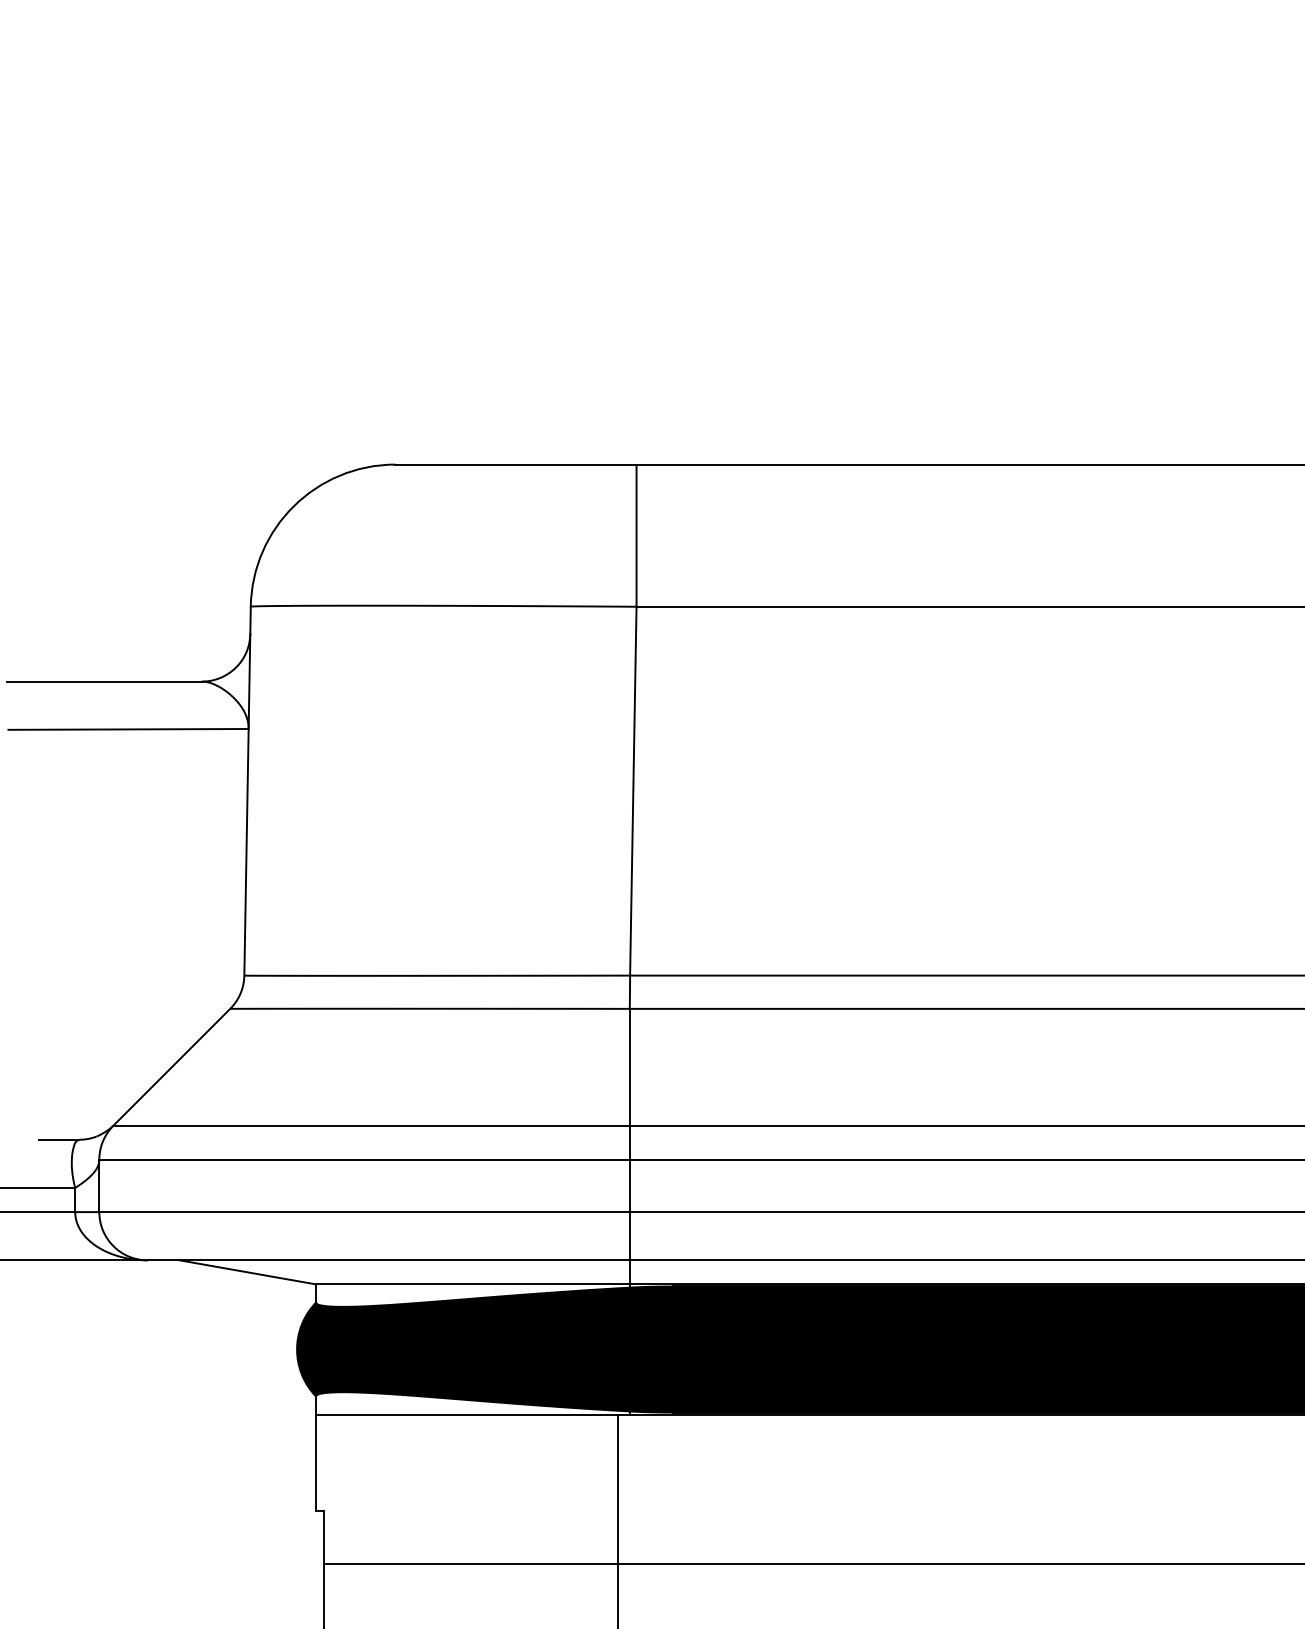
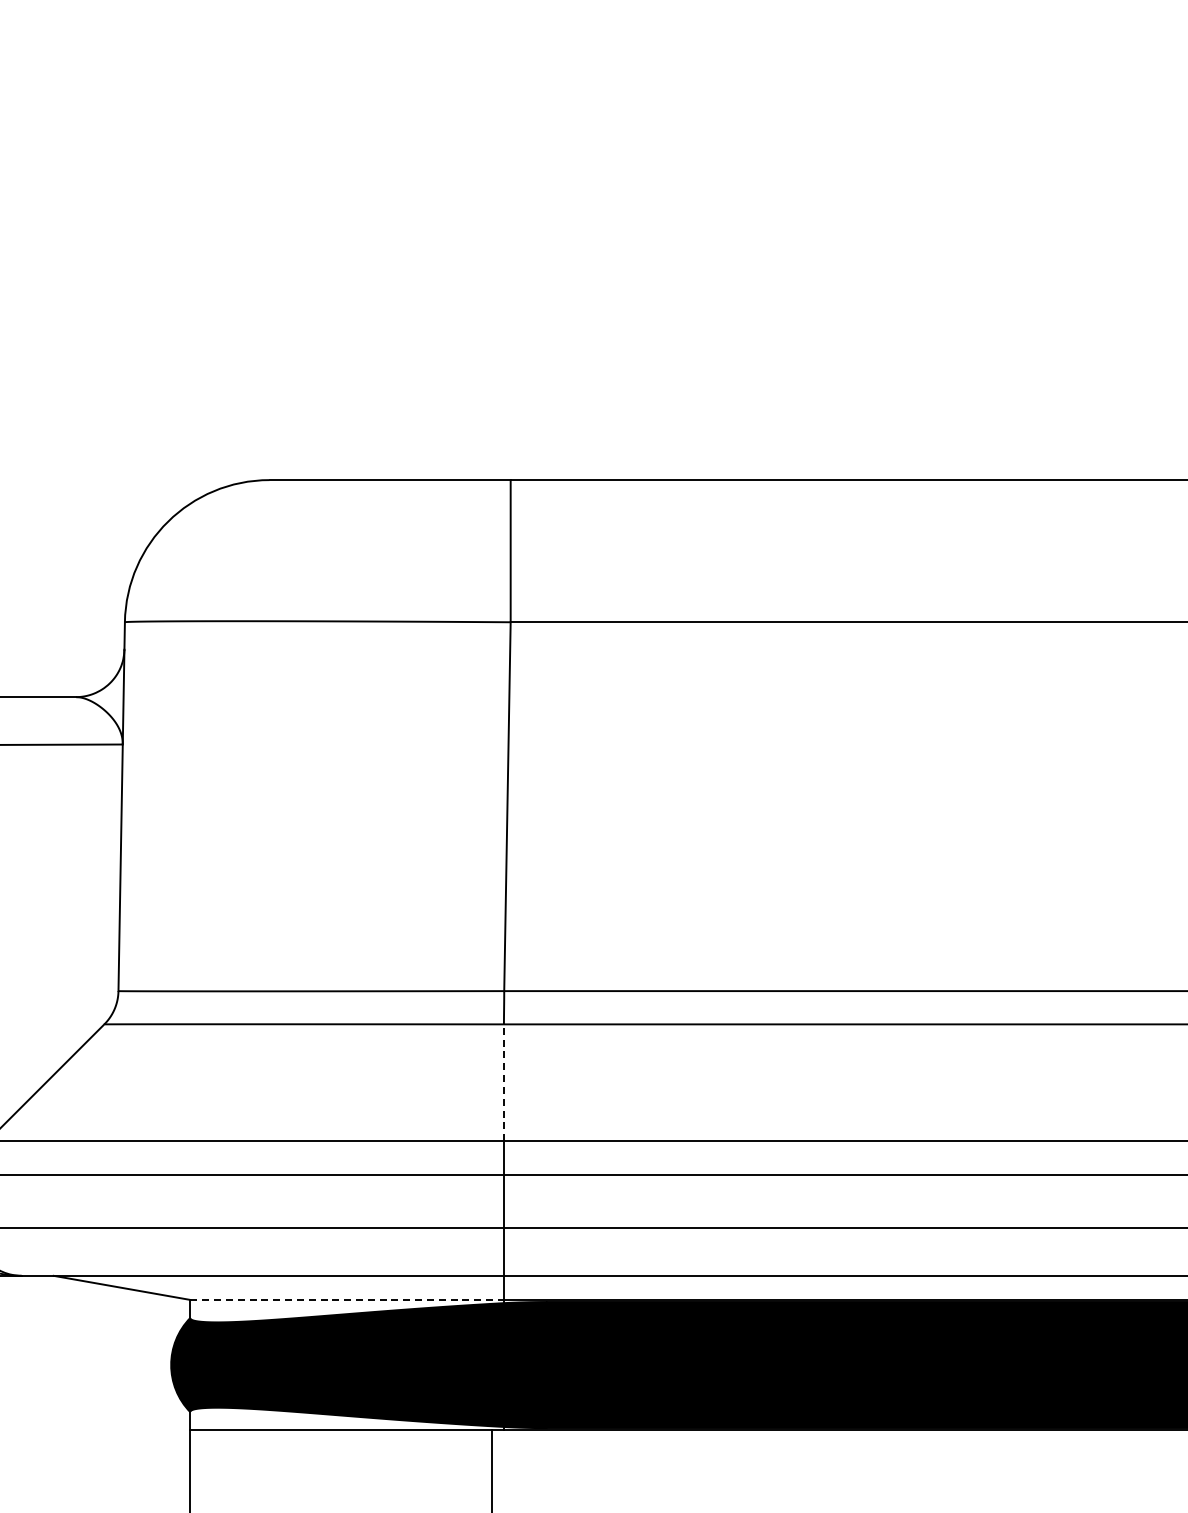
line: (629, 1066) -> (503, 1082), solid -> dashed
line: (473, 1284) -> (347, 1300), solid -> dashed

